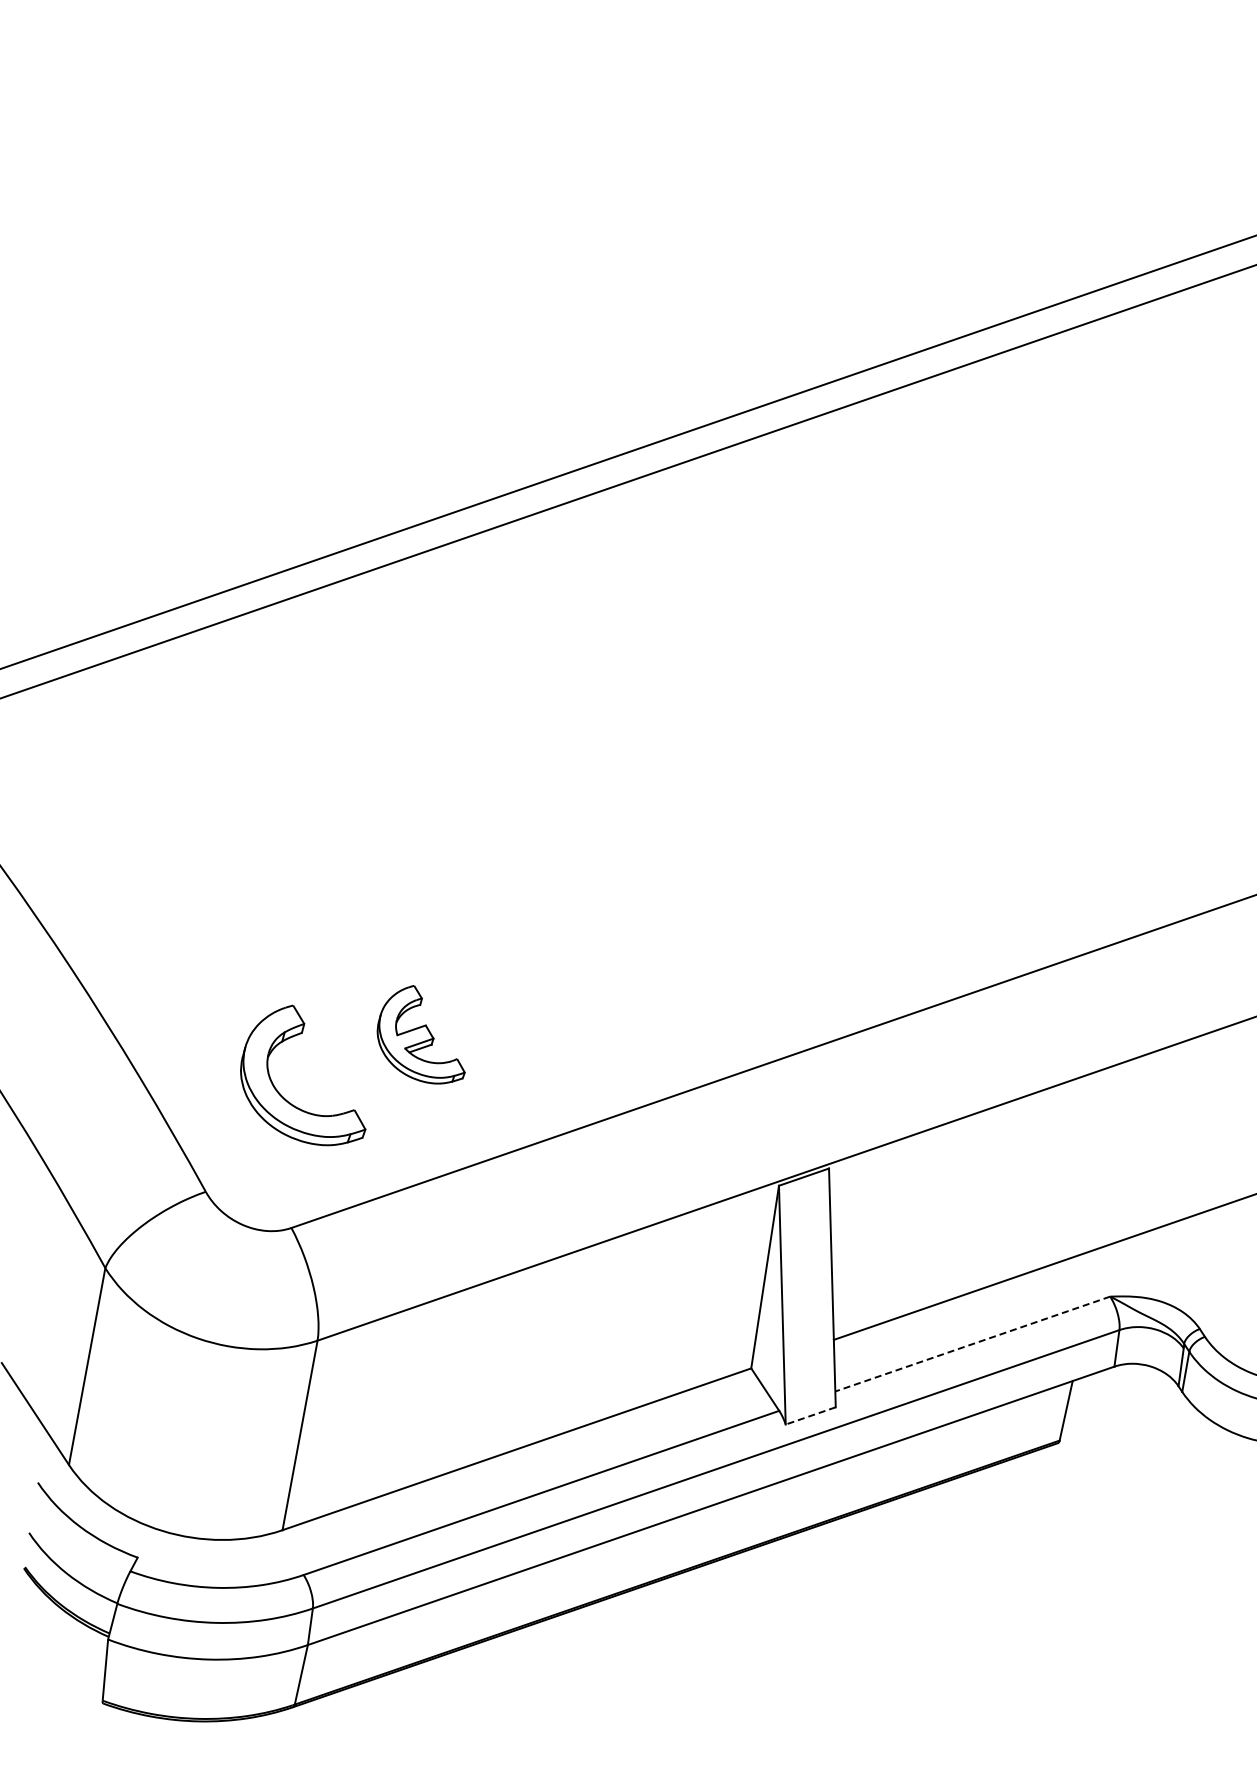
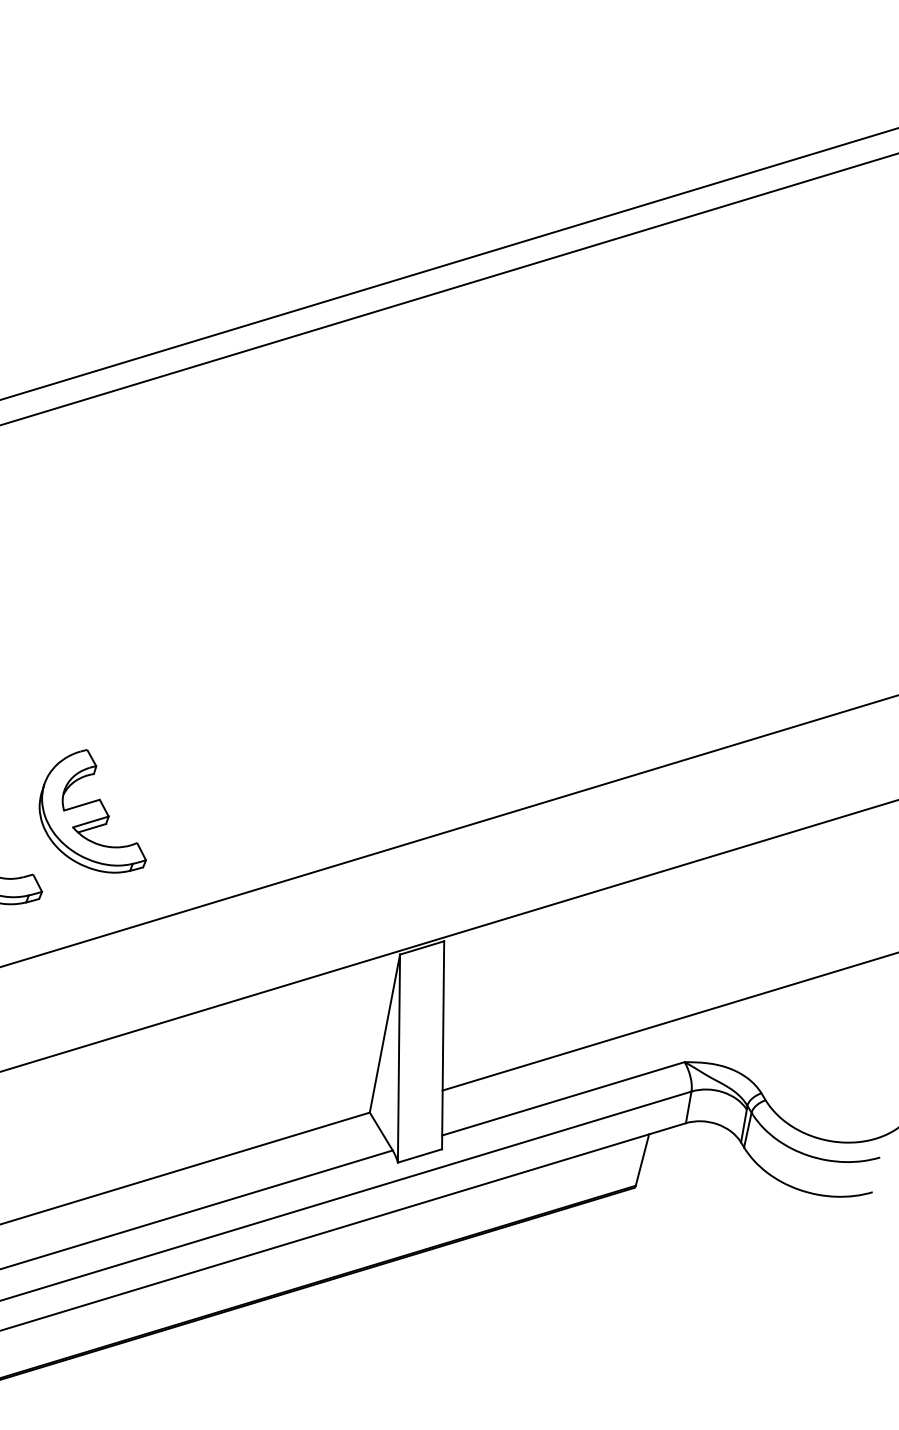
part: (421, 1034) -> (94, 810), size x1.43
line: (972, 1344) -> (563, 1099), dashed -> solid
line: (810, 1416) -> (419, 1156), dashed -> solid

